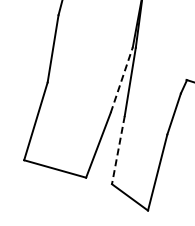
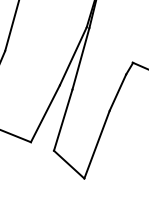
line: (121, 80) -> (73, 56), dashed -> solid
line: (118, 150) -> (63, 120), dashed -> solid

